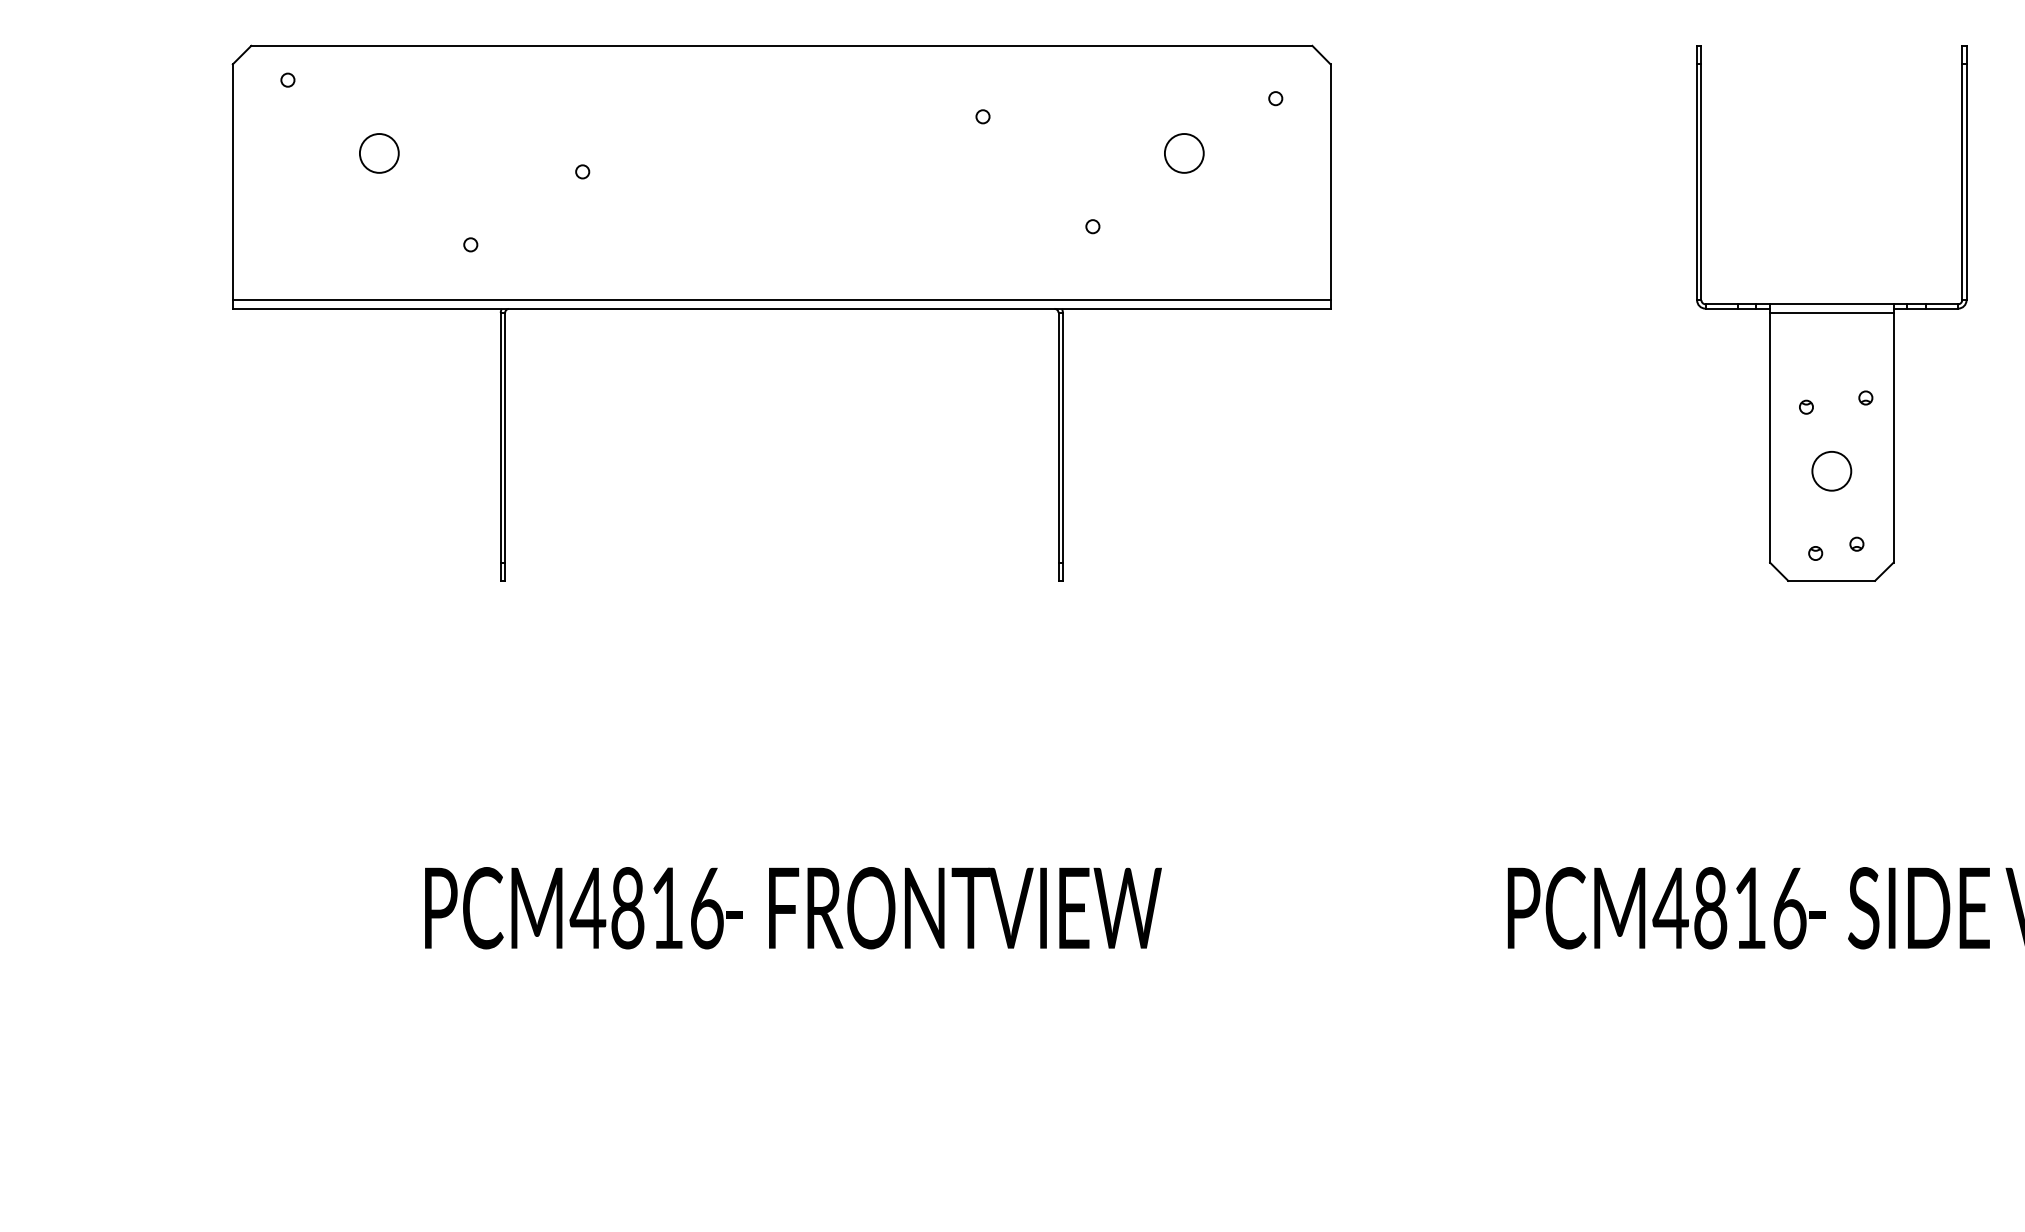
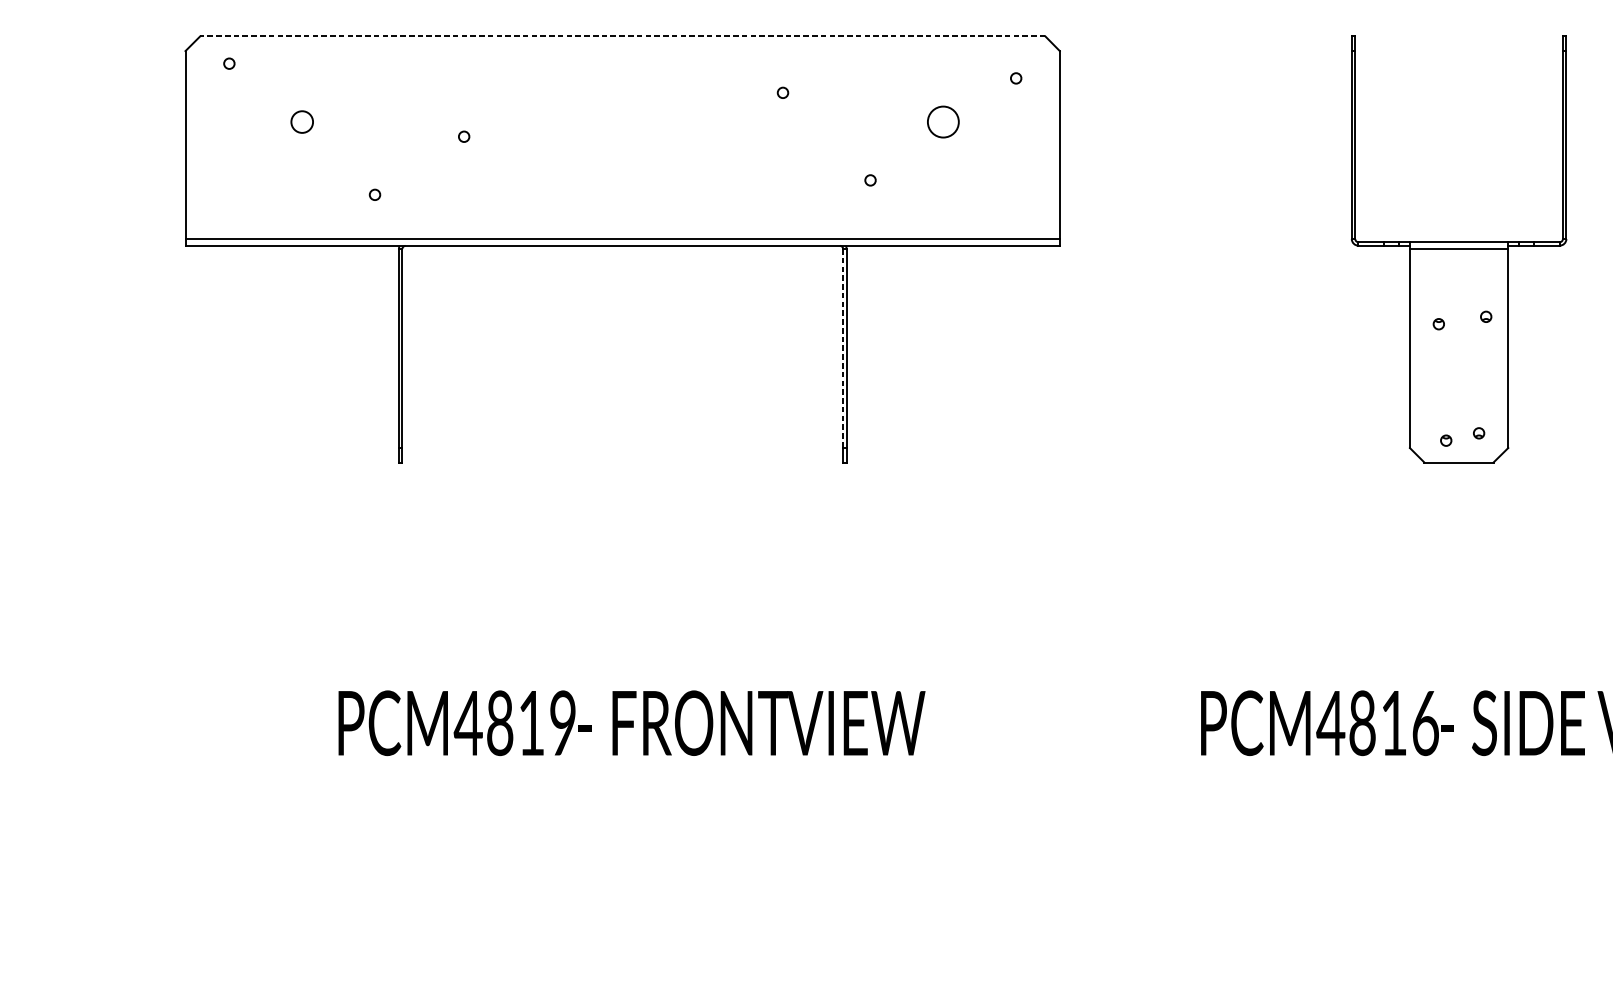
line: (781, 45) -> (622, 36), solid -> dashed
circle: (379, 153) -> (302, 122), size x0.7
line: (1058, 437) -> (843, 348), solid -> dashed
circle: (1831, 471) -> (1458, 375), removed
text: (706, 908) -> (562, 723), PCM4816 -> PCM4819

